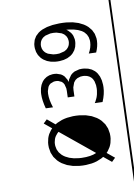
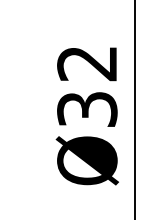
text: (65, 41) -> (87, 63), Ø39 -> Ø32

